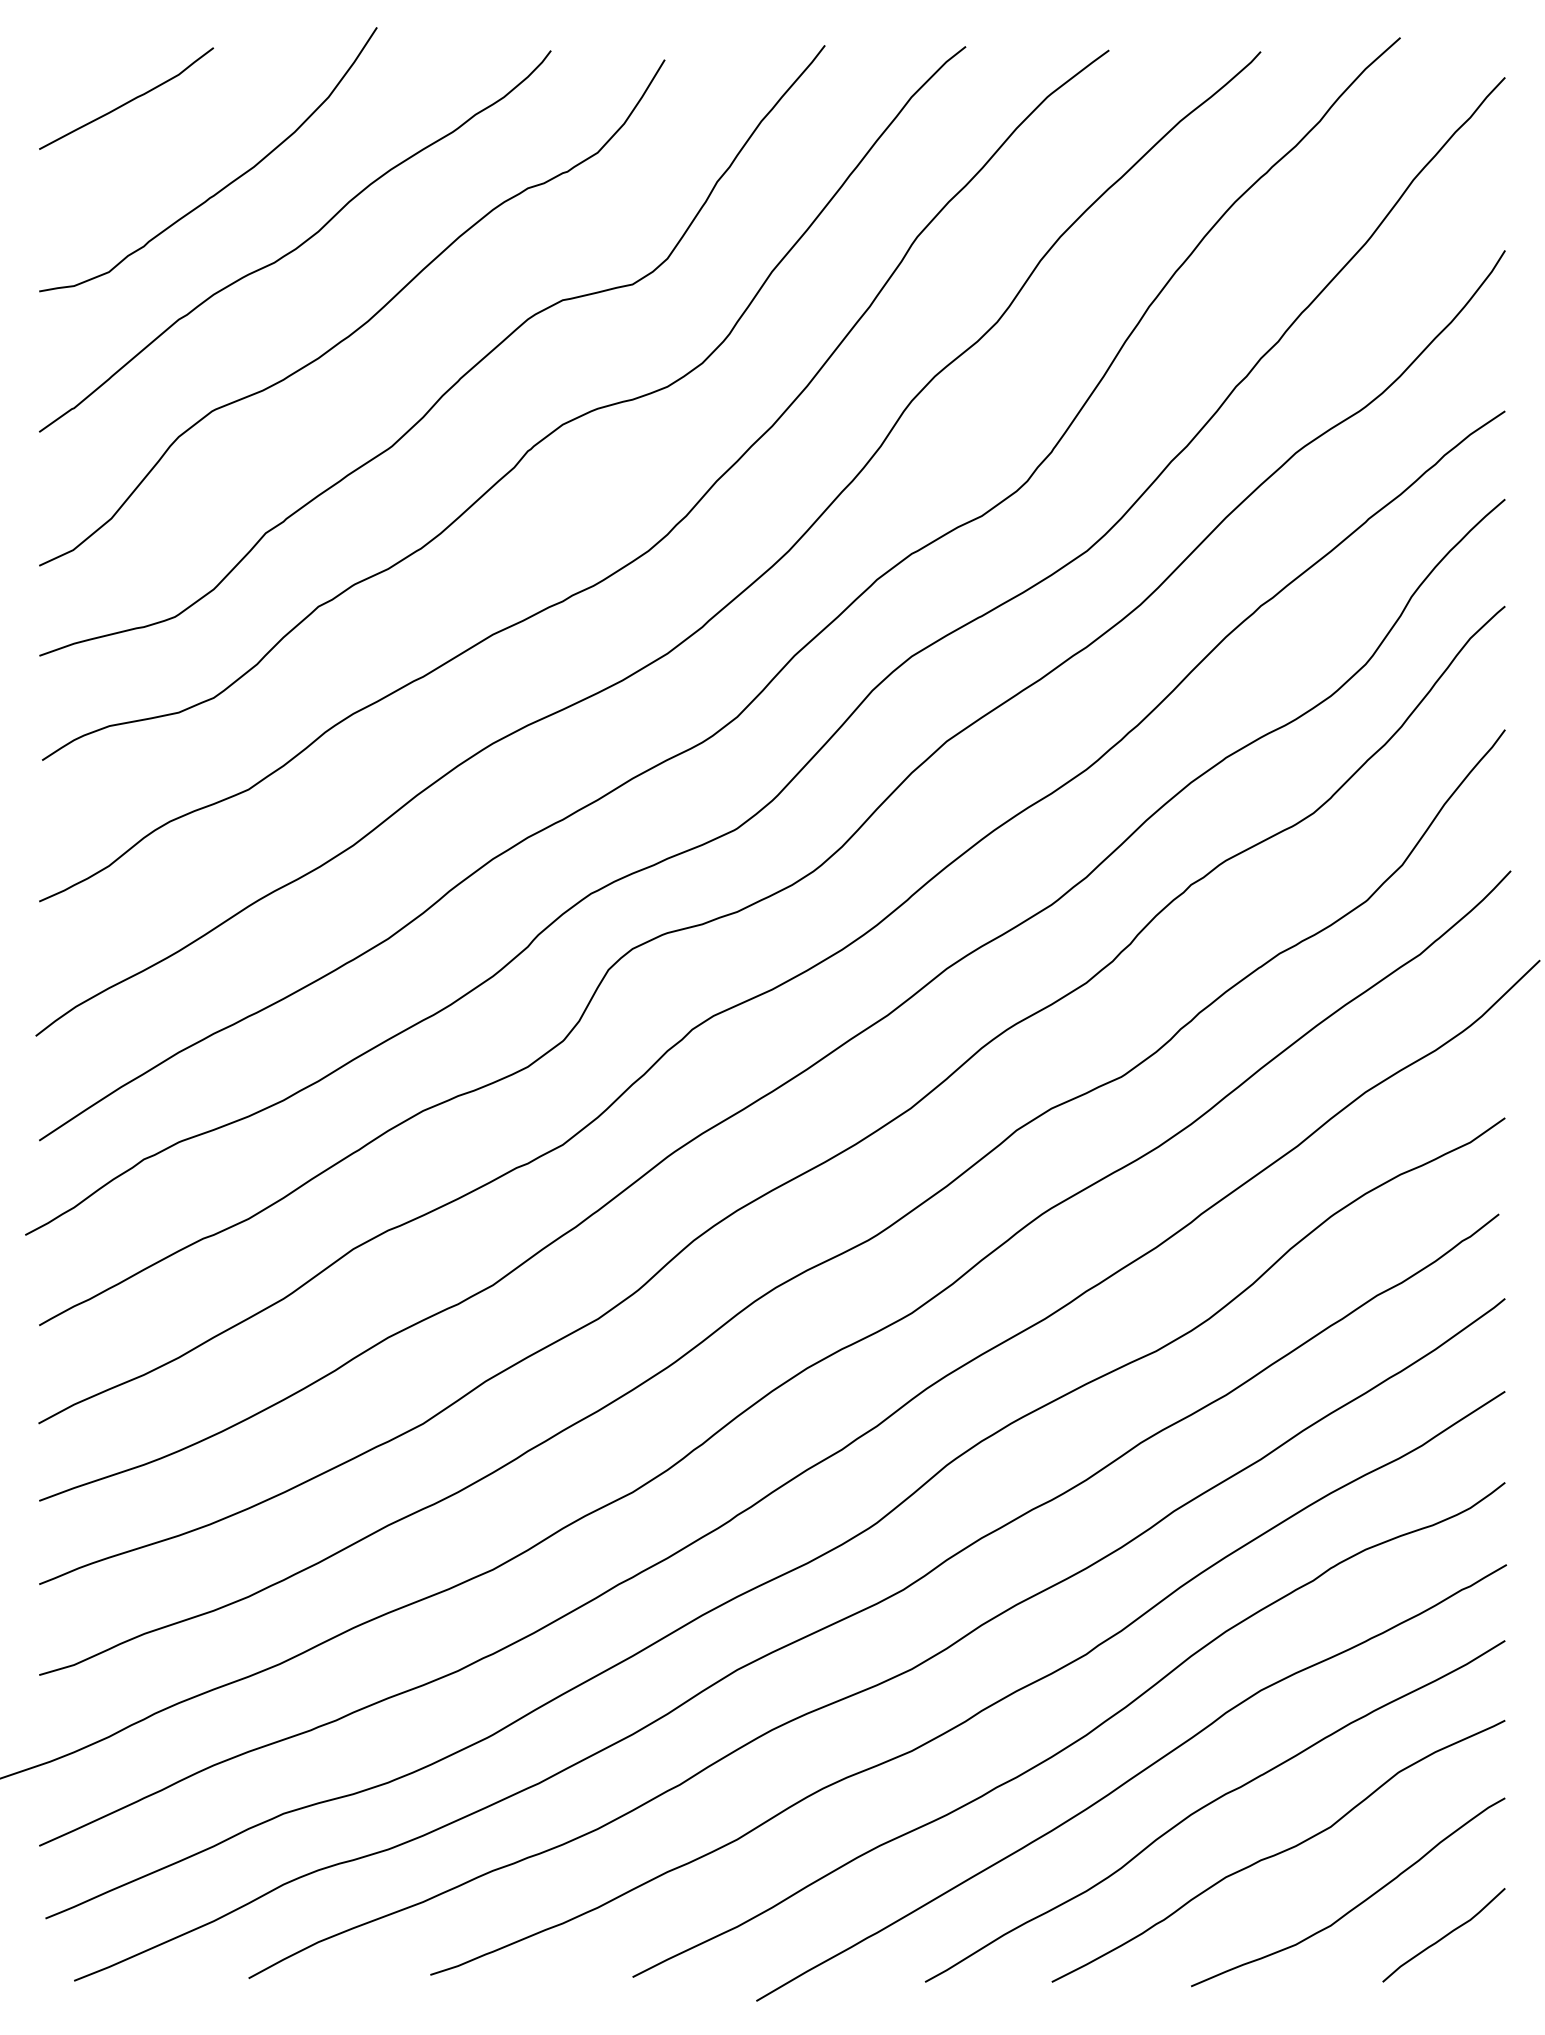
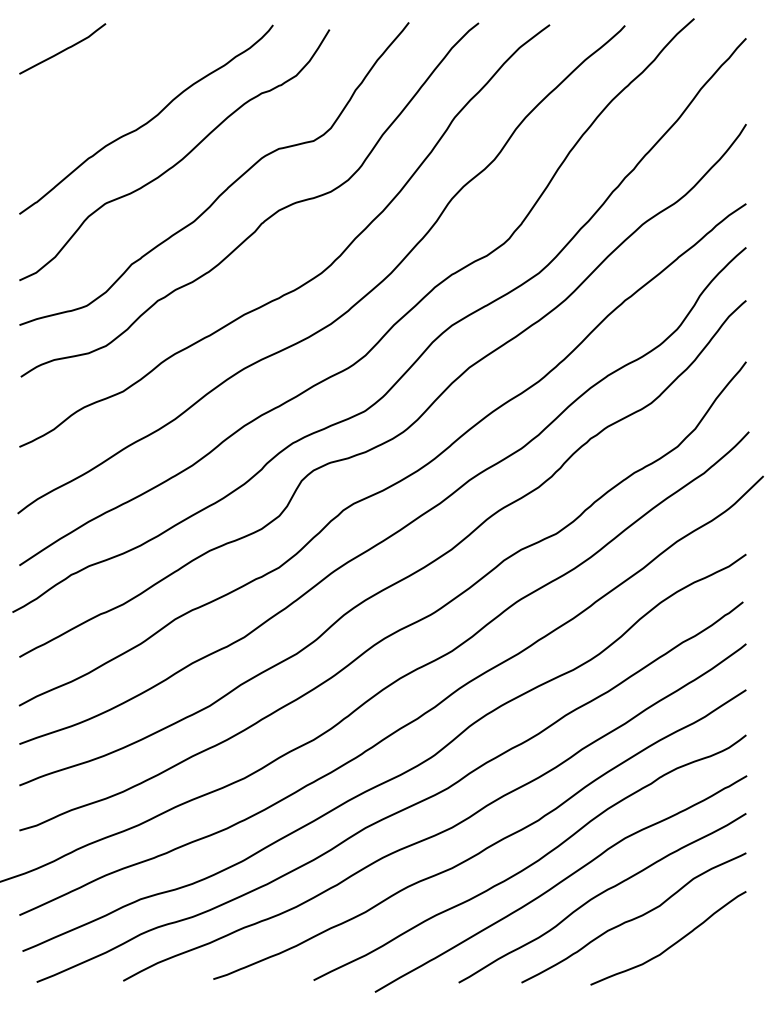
curve: (224, 184) -> (111, 91), removed
curve: (1443, 1935) -> (715, 959), removed

